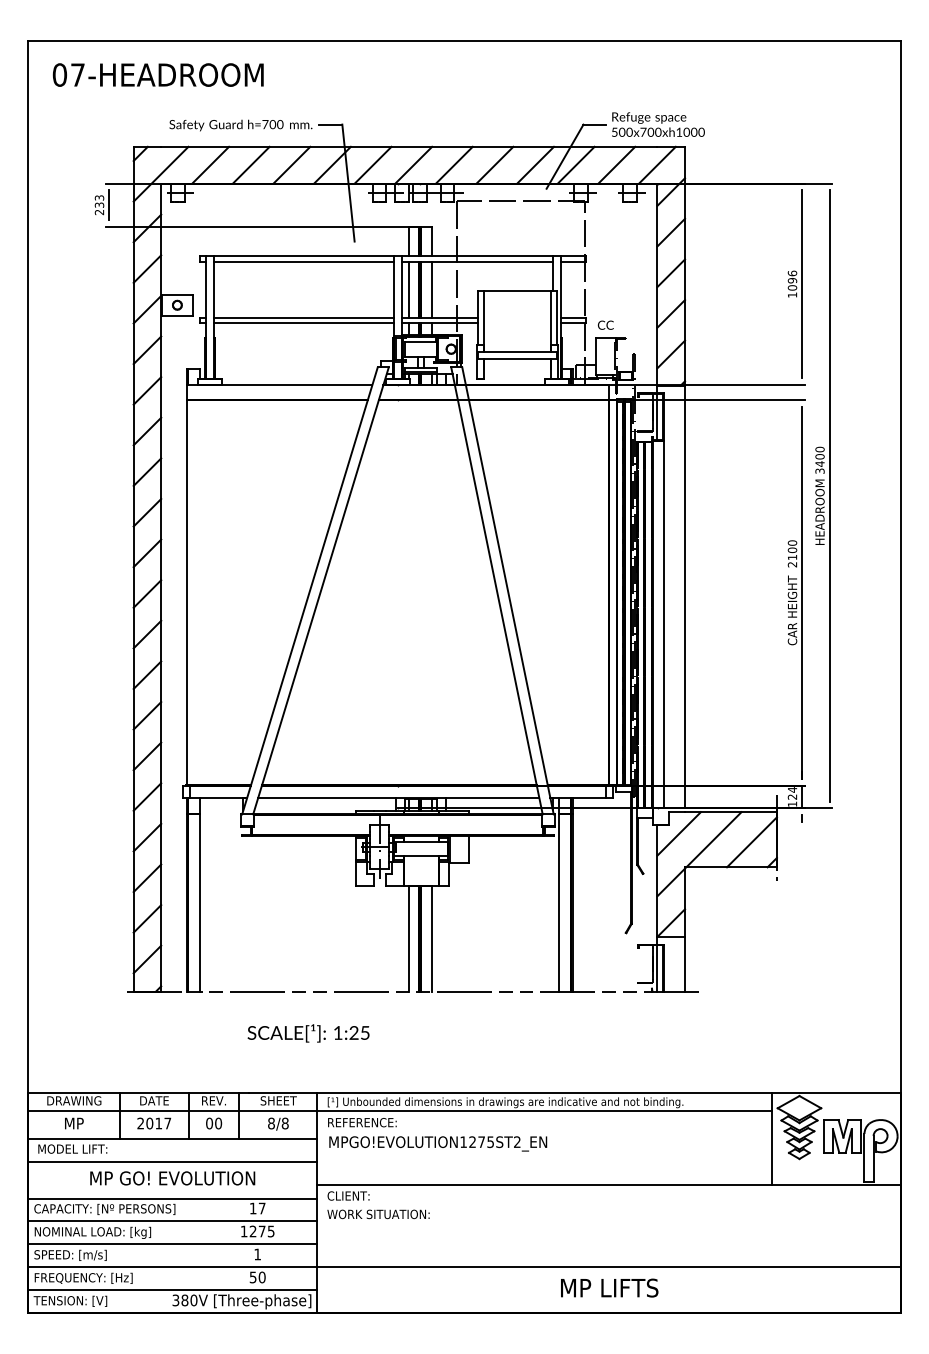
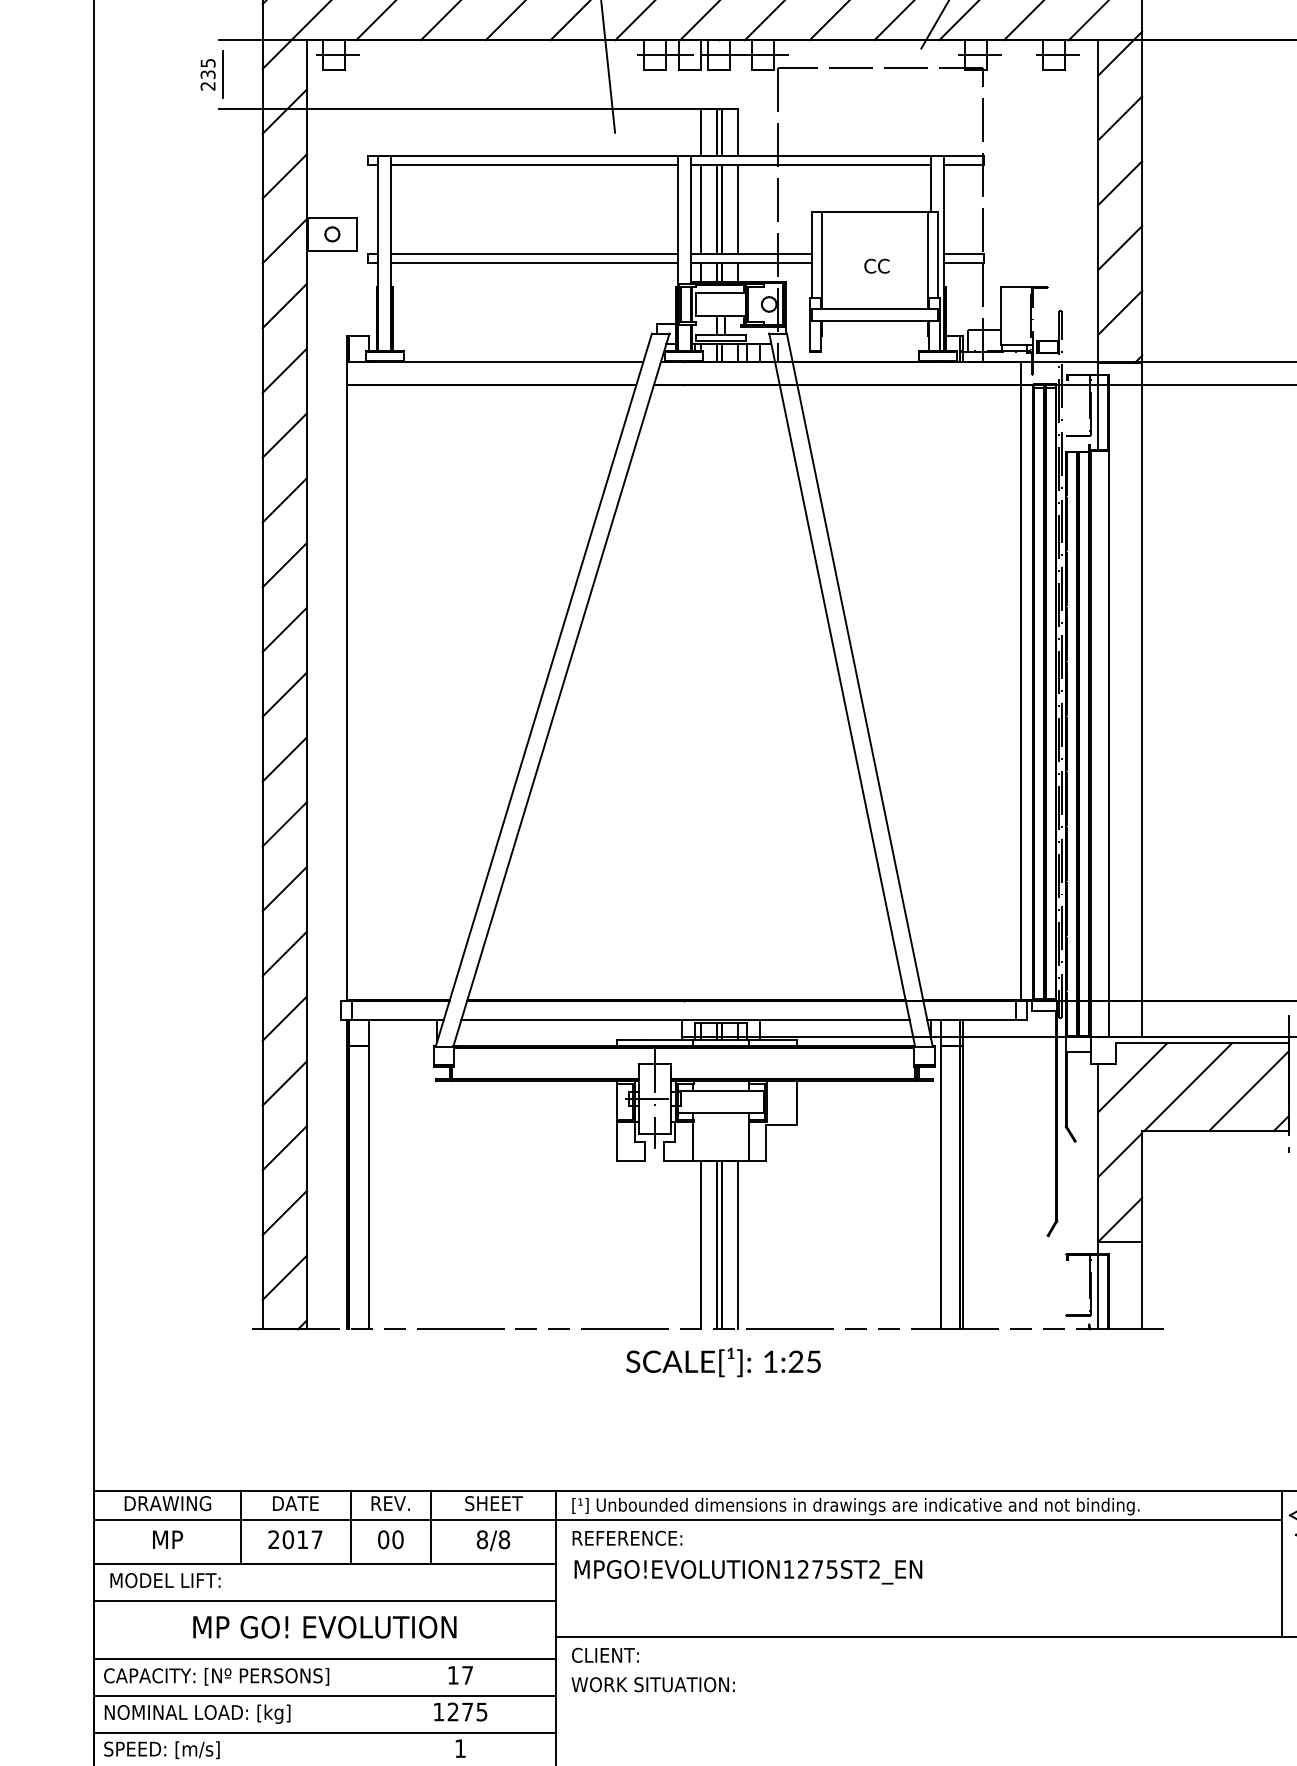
text: (98, 197) -> (206, 62), 233 -> 235
text: (605, 324) -> (876, 265), moved
text: (308, 1033) -> (723, 1362), moved

